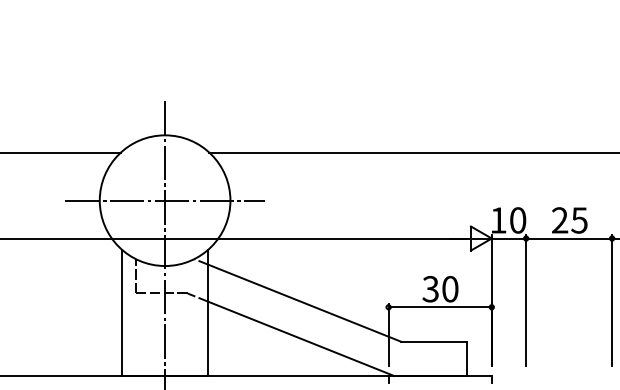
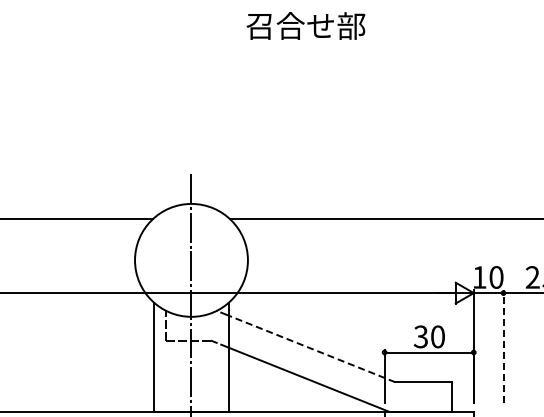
line: (165, 200) -> (191, 260), removed
line: (526, 300) -> (503, 346), solid -> dashed
line: (303, 302) -> (311, 348), solid -> dashed

